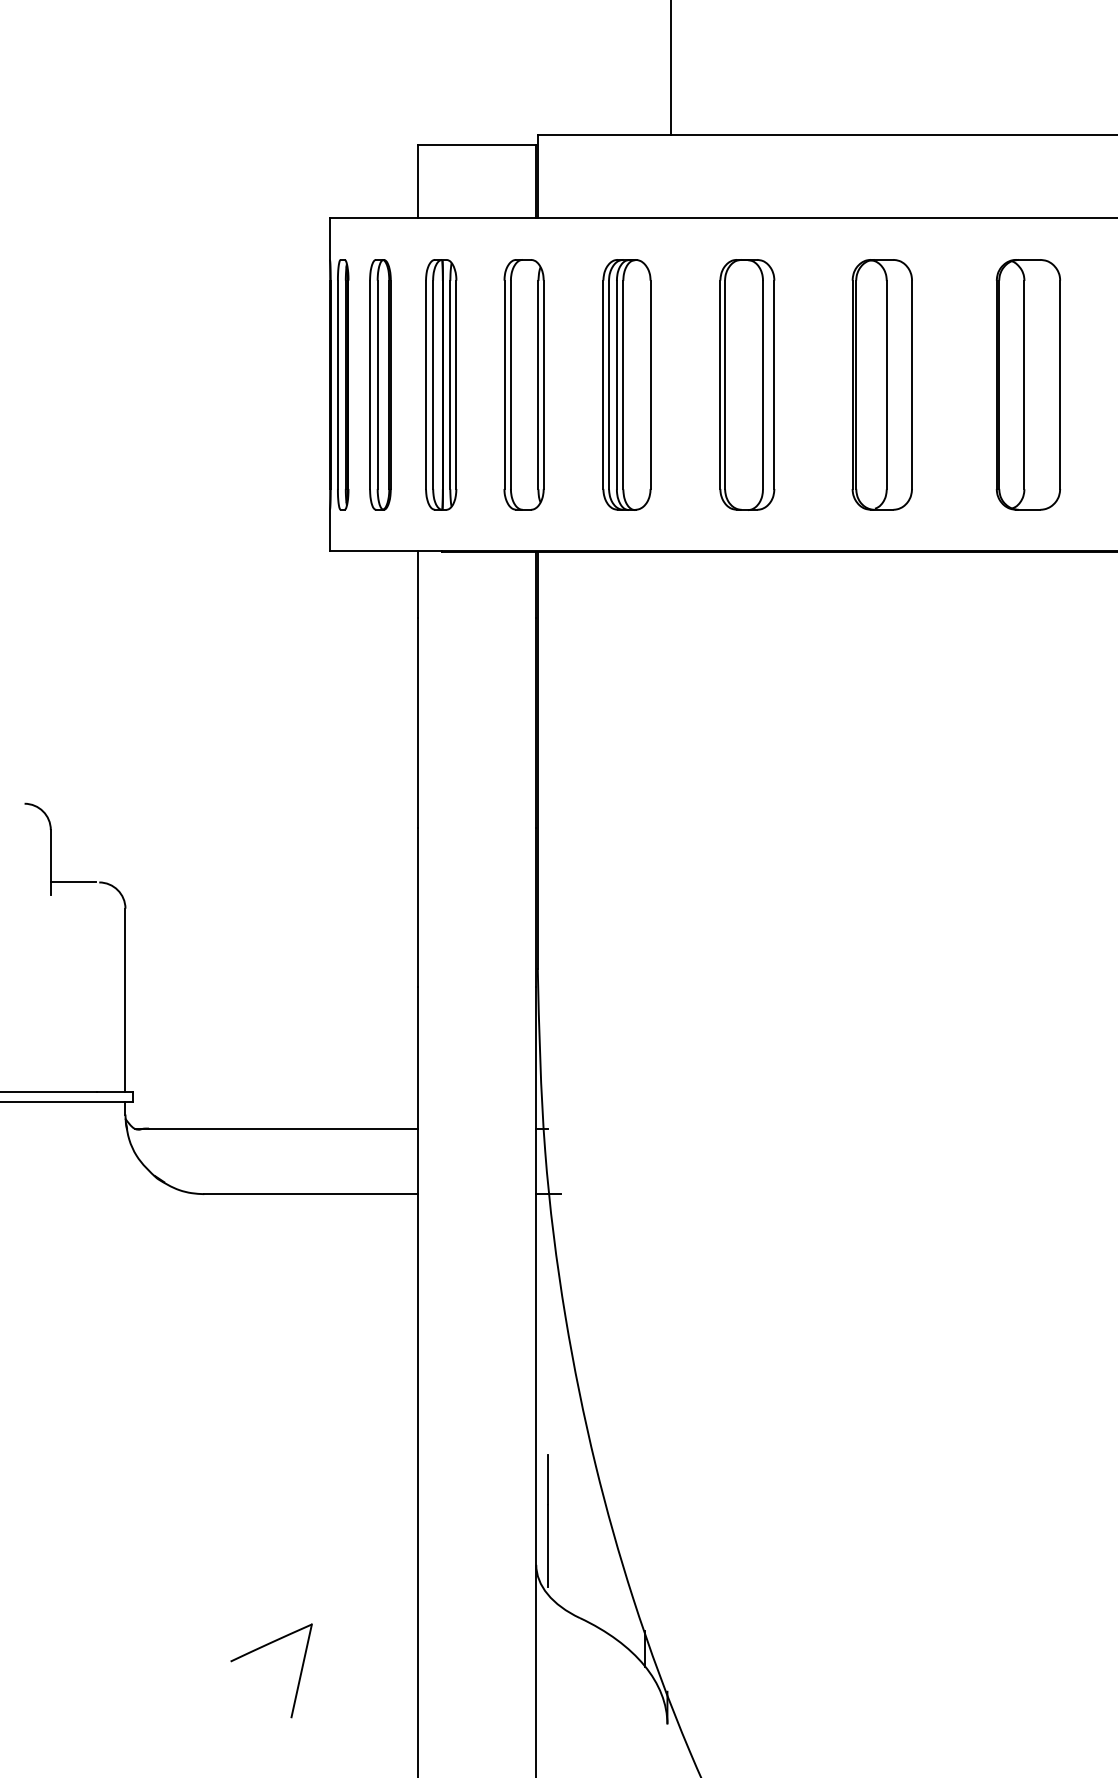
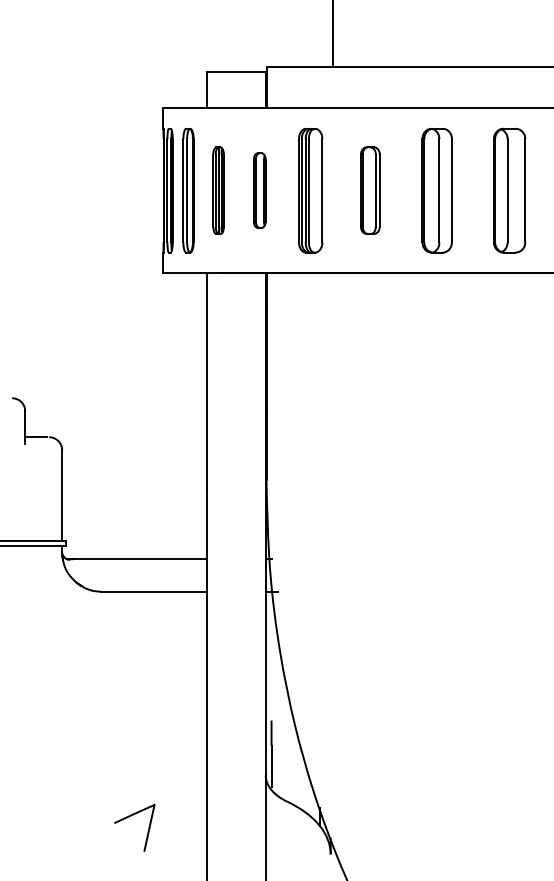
part: (440, 384) -> (218, 190), size x0.7
part: (523, 384) -> (259, 190), size x0.6
part: (747, 384) -> (370, 190), size x0.7

